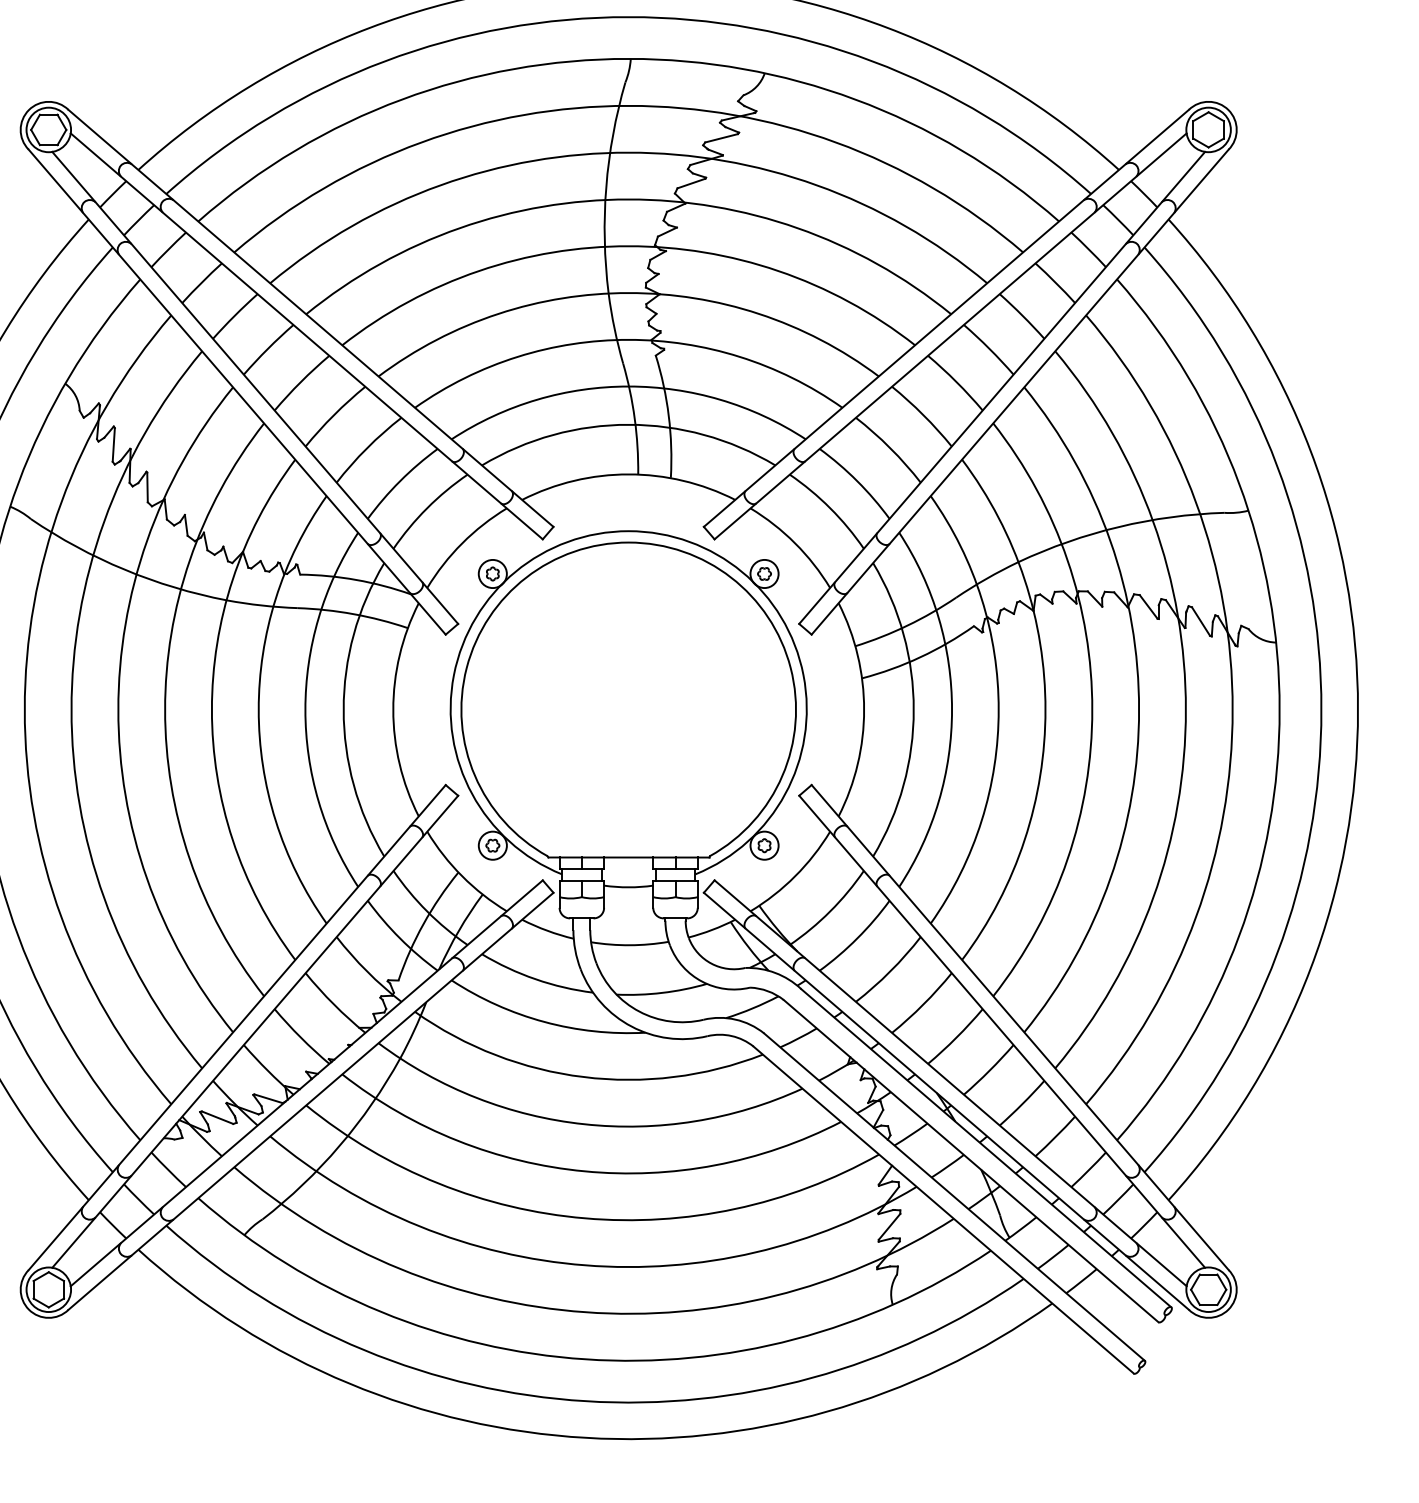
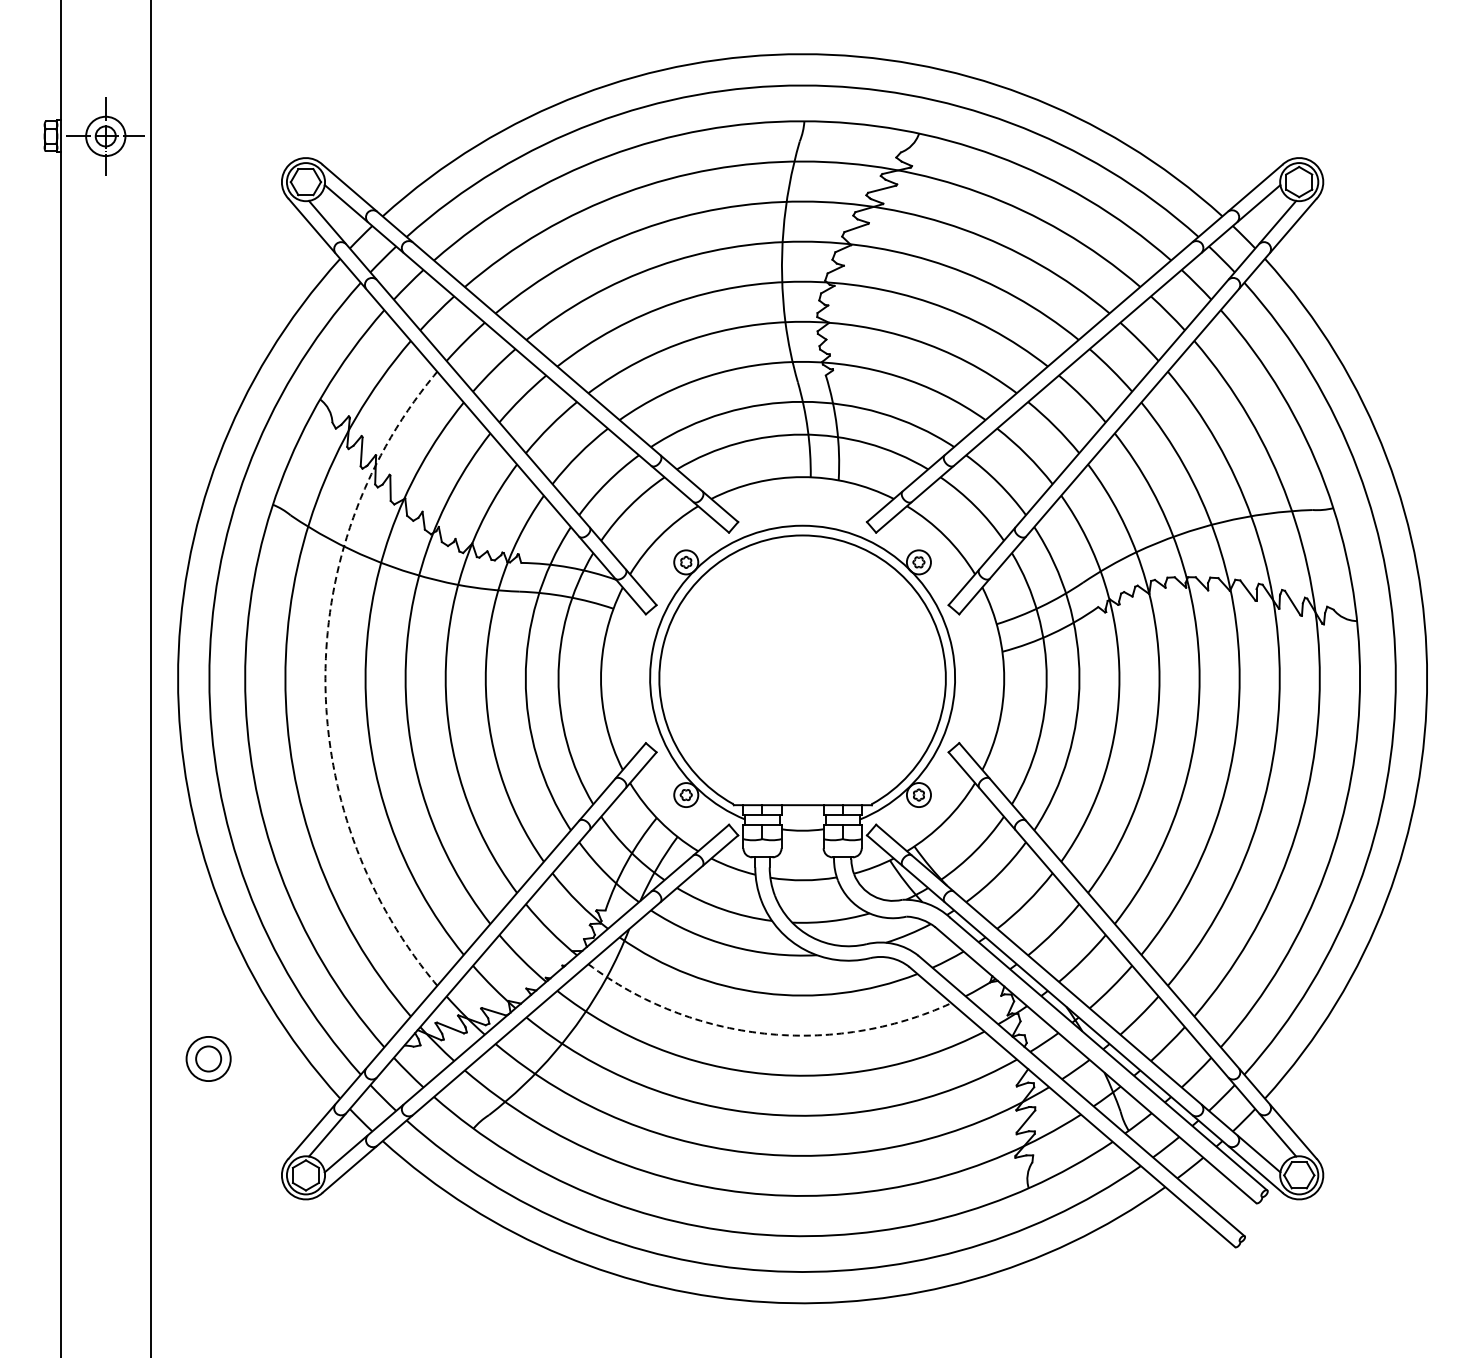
arc: (71, 709) -> (325, 678), solid -> dashed
arc: (584, 1124) -> (764, 1033), solid -> dashed

